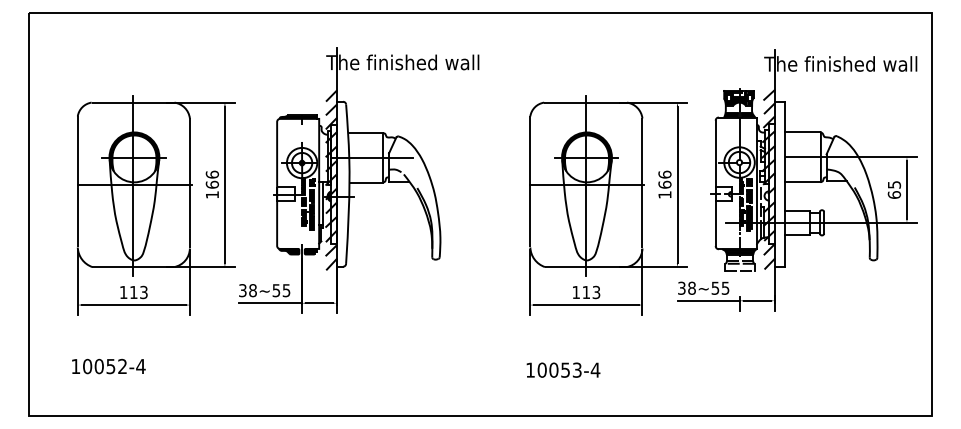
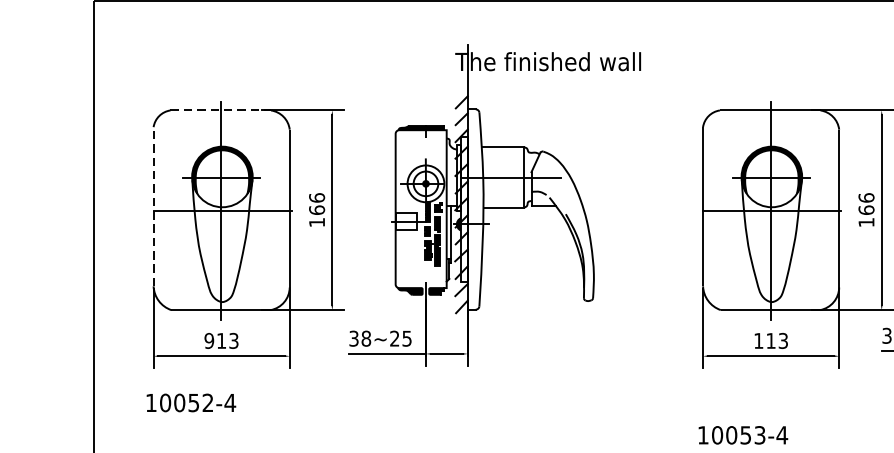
line: (133, 102) -> (221, 110), solid -> dashed
line: (77, 181) -> (153, 206), solid -> dashed
text: (276, 290) -> (394, 338), 38~55 -> 38~25
text: (123, 292) -> (209, 340), 113 -> 913
text: (108, 366) -> (190, 402), moved

